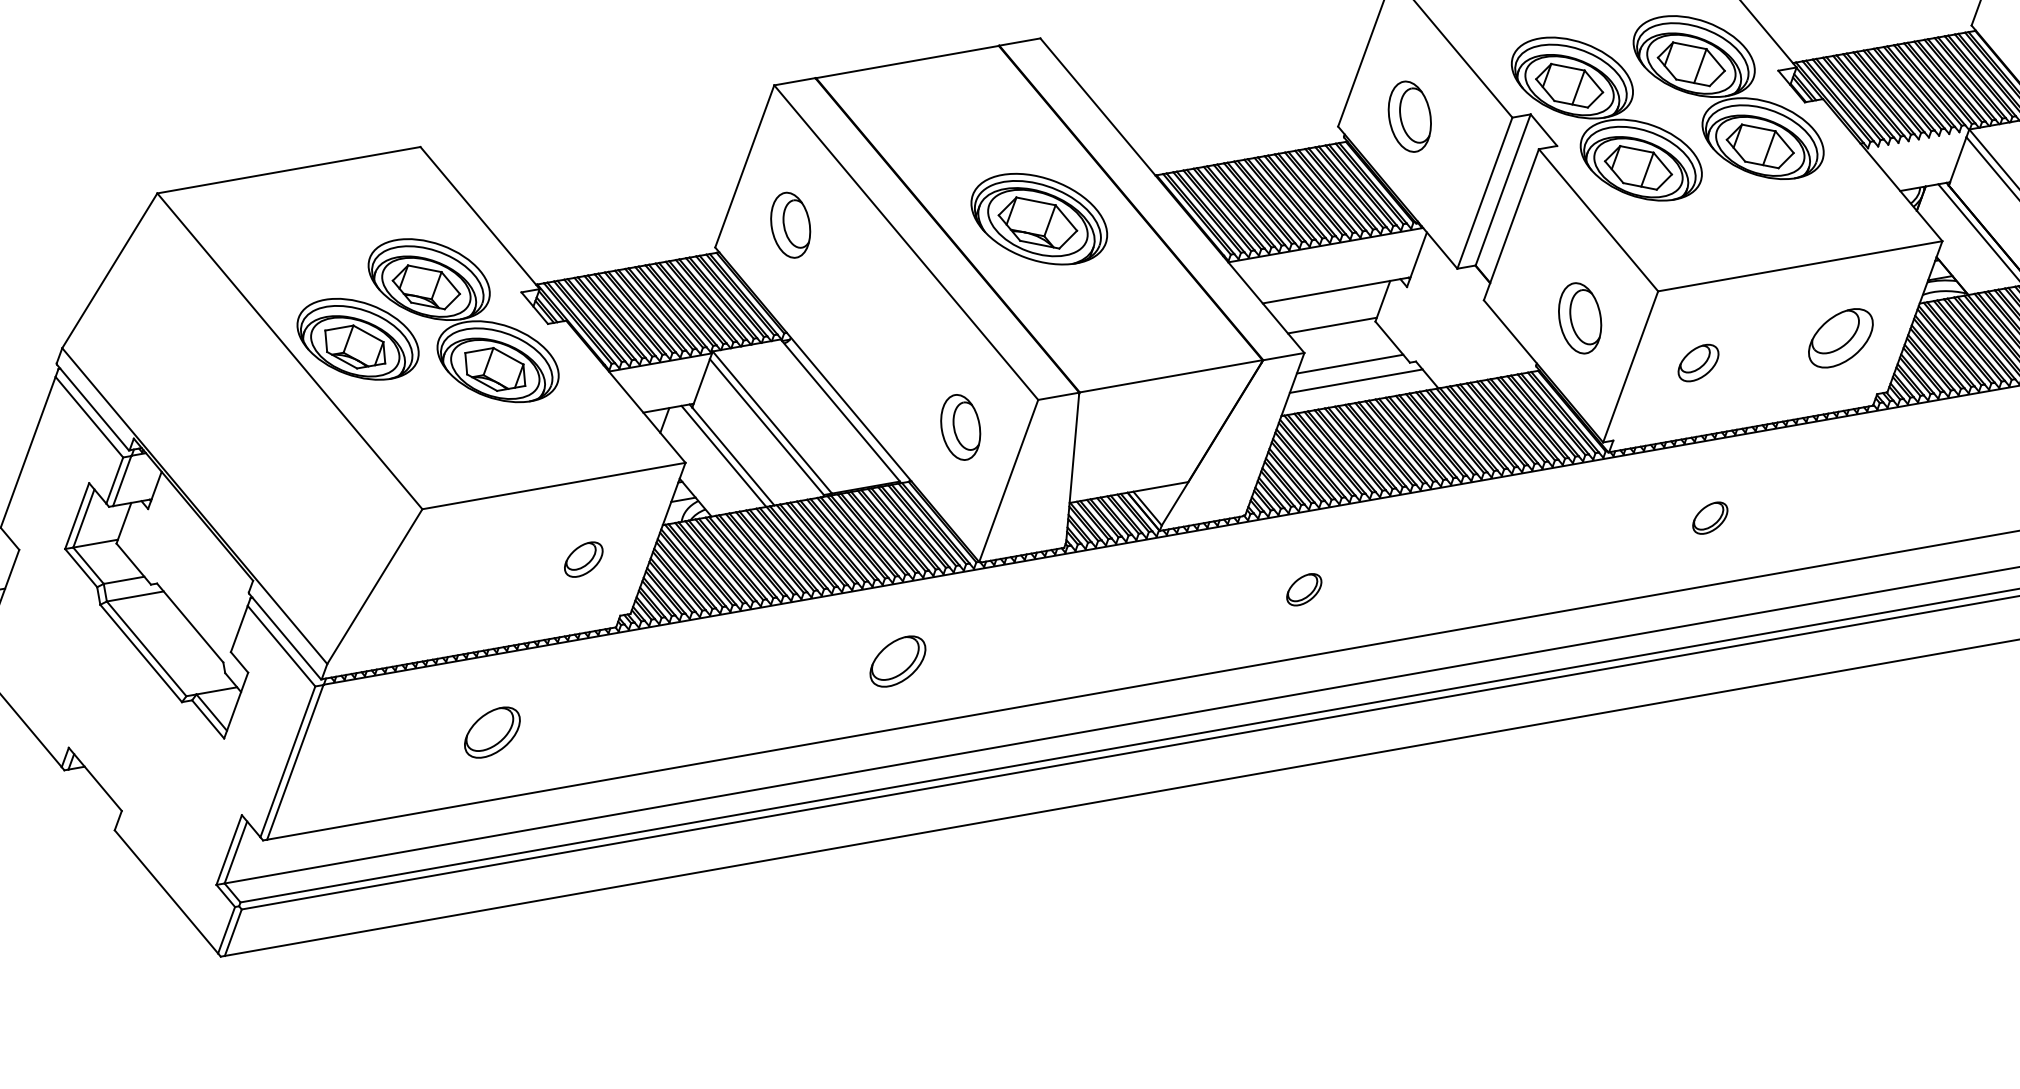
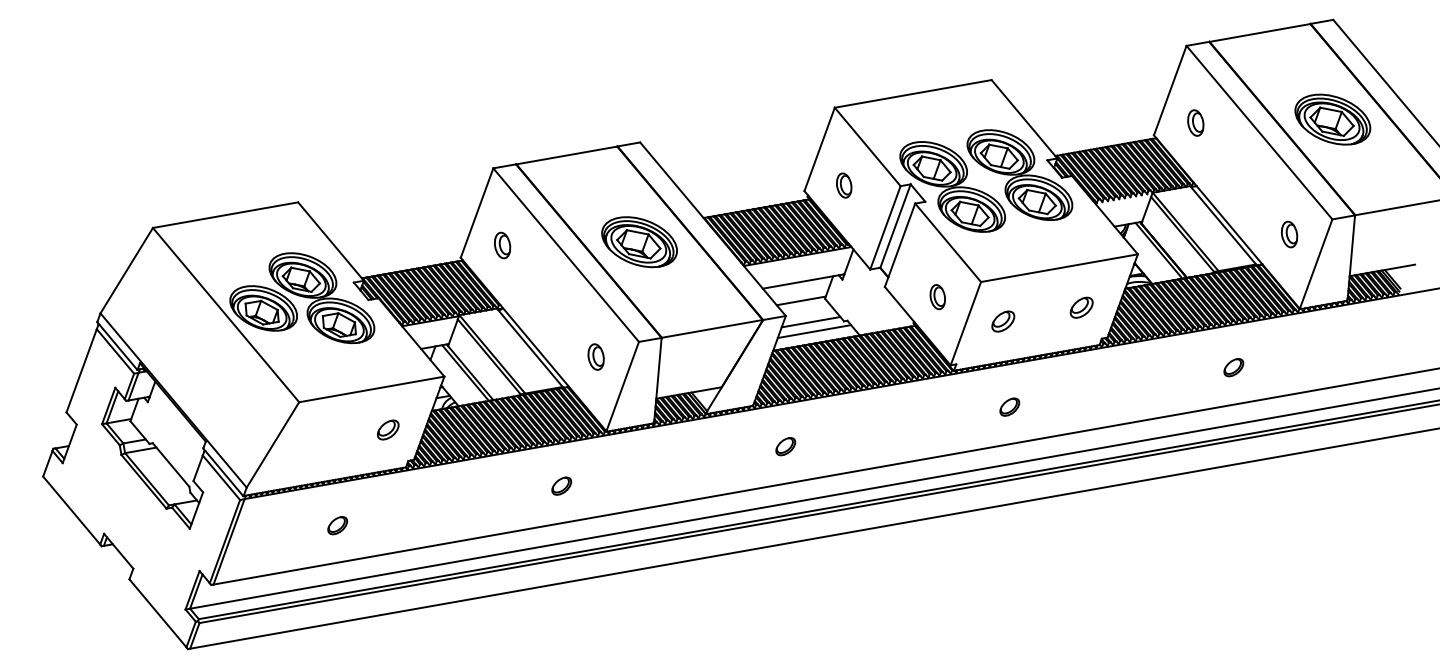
part: (1410, 116) -> (844, 185), size x0.62
part: (790, 225) -> (502, 245), size x0.71
part: (1579, 319) -> (937, 297), size x0.62
part: (1840, 337) -> (1081, 307), size x0.62
part: (959, 426) -> (595, 356), size x0.71
part: (897, 660) -> (561, 485), size x0.62
part: (491, 732) -> (337, 525), size x0.62

